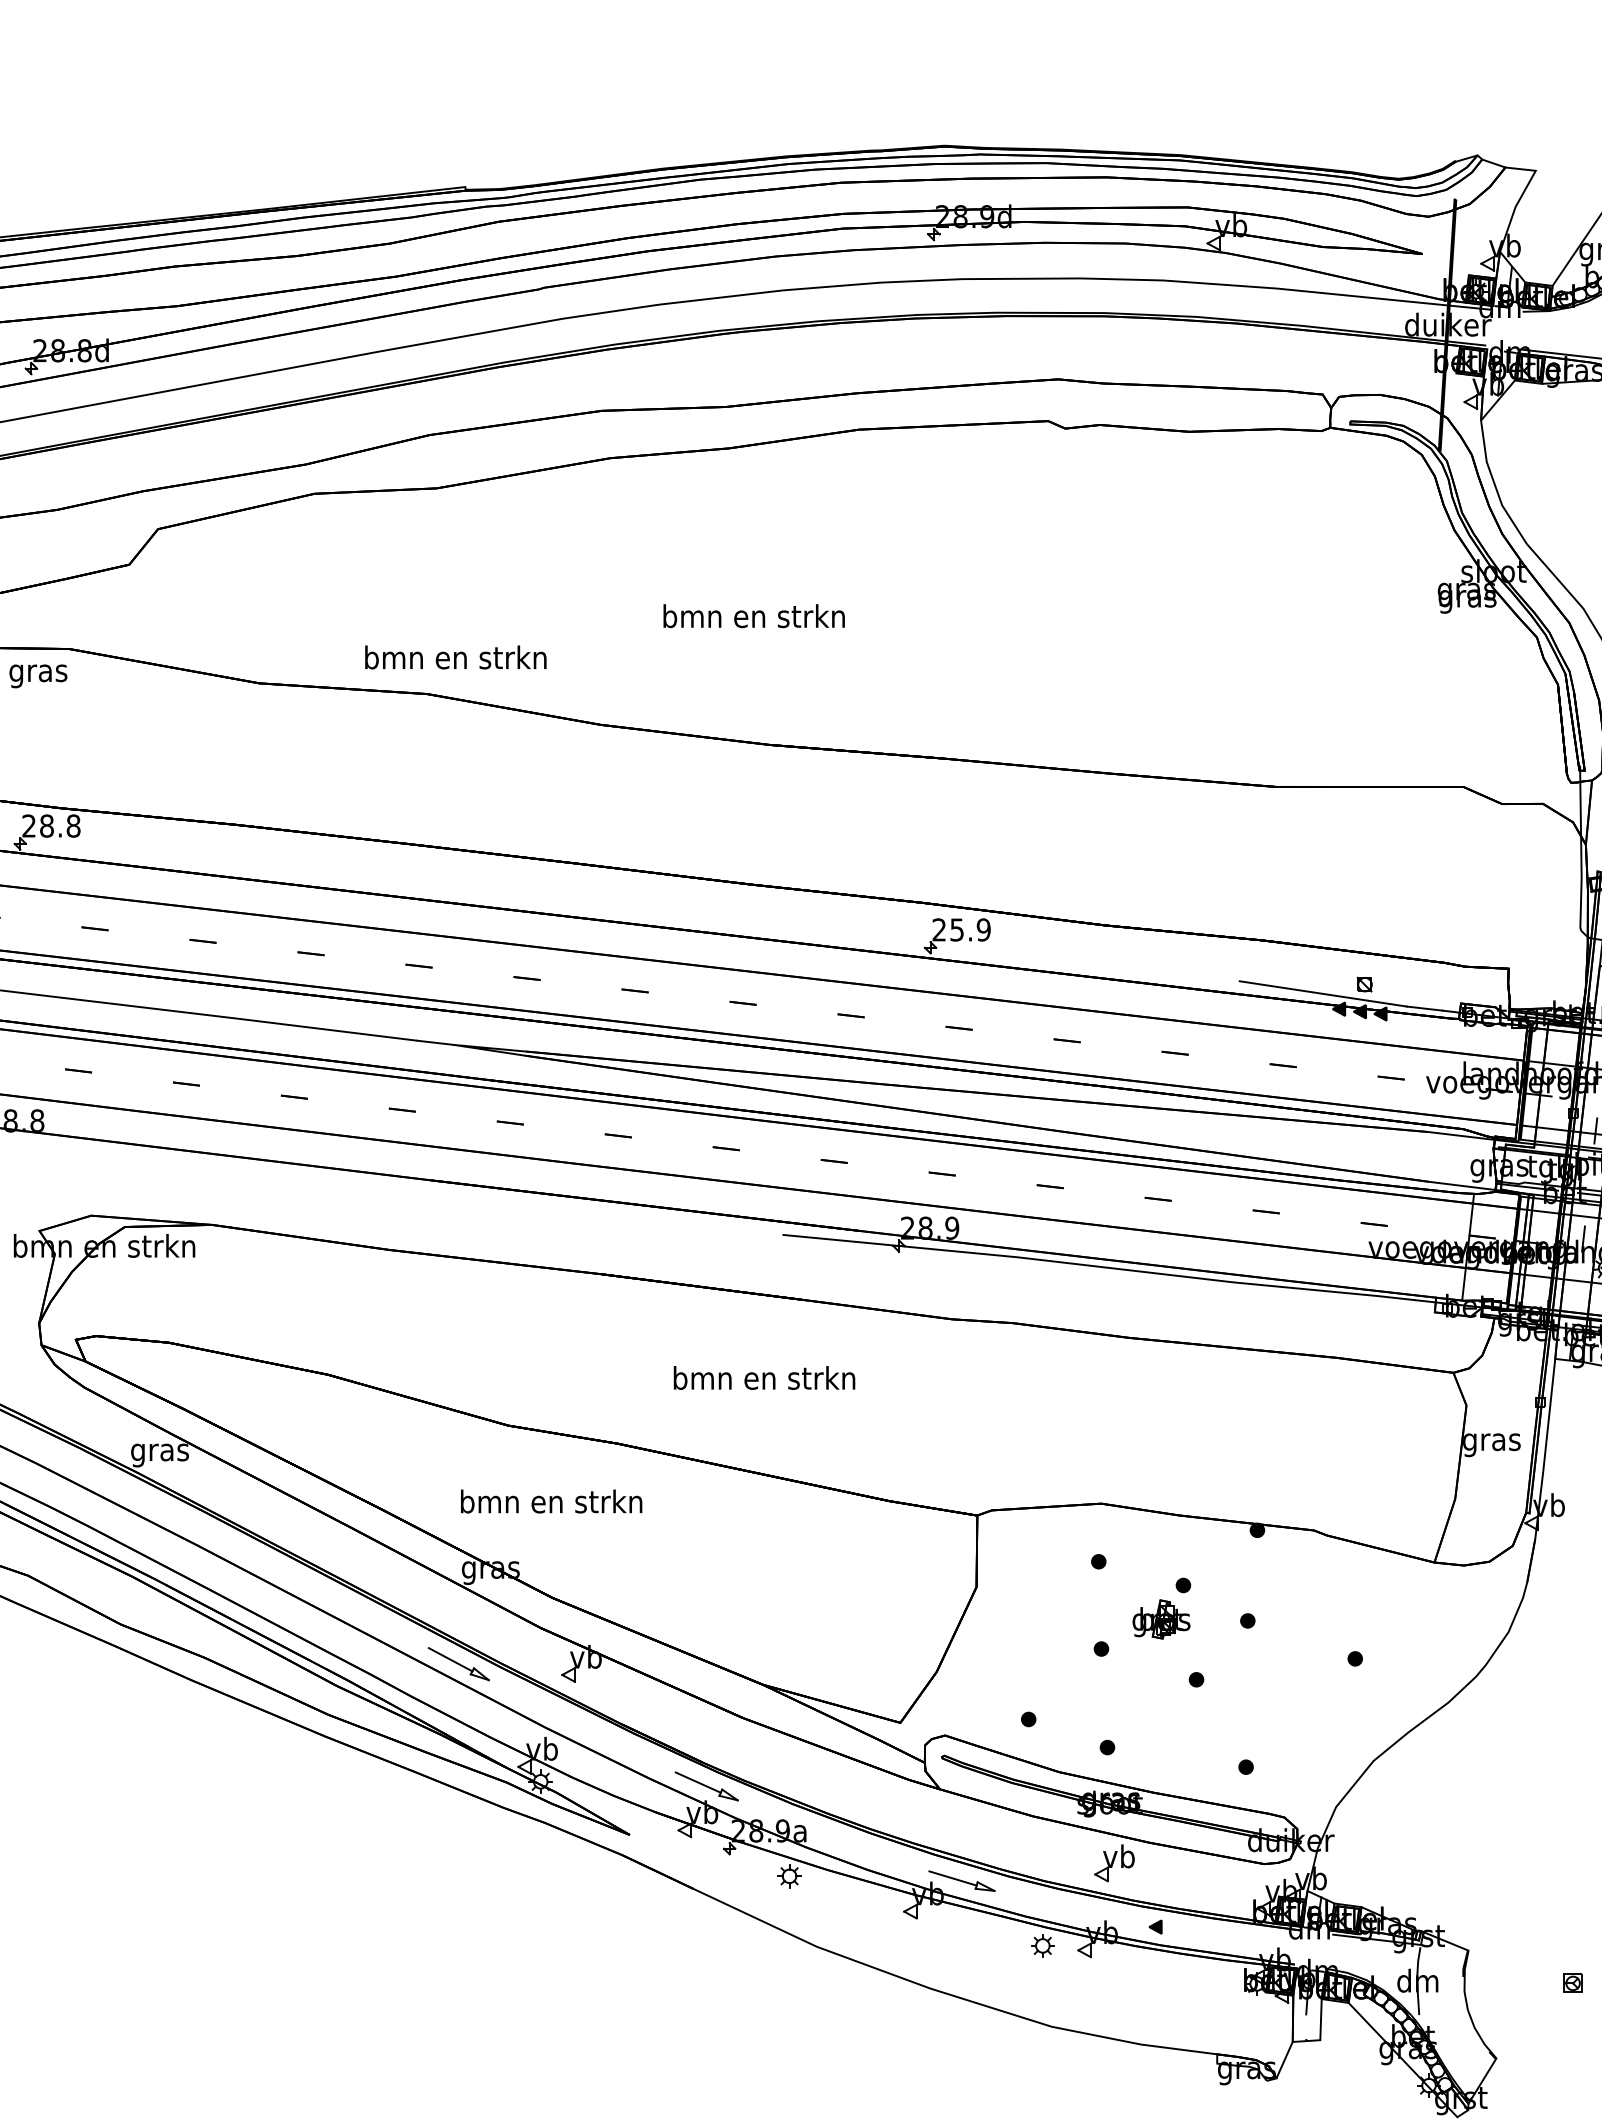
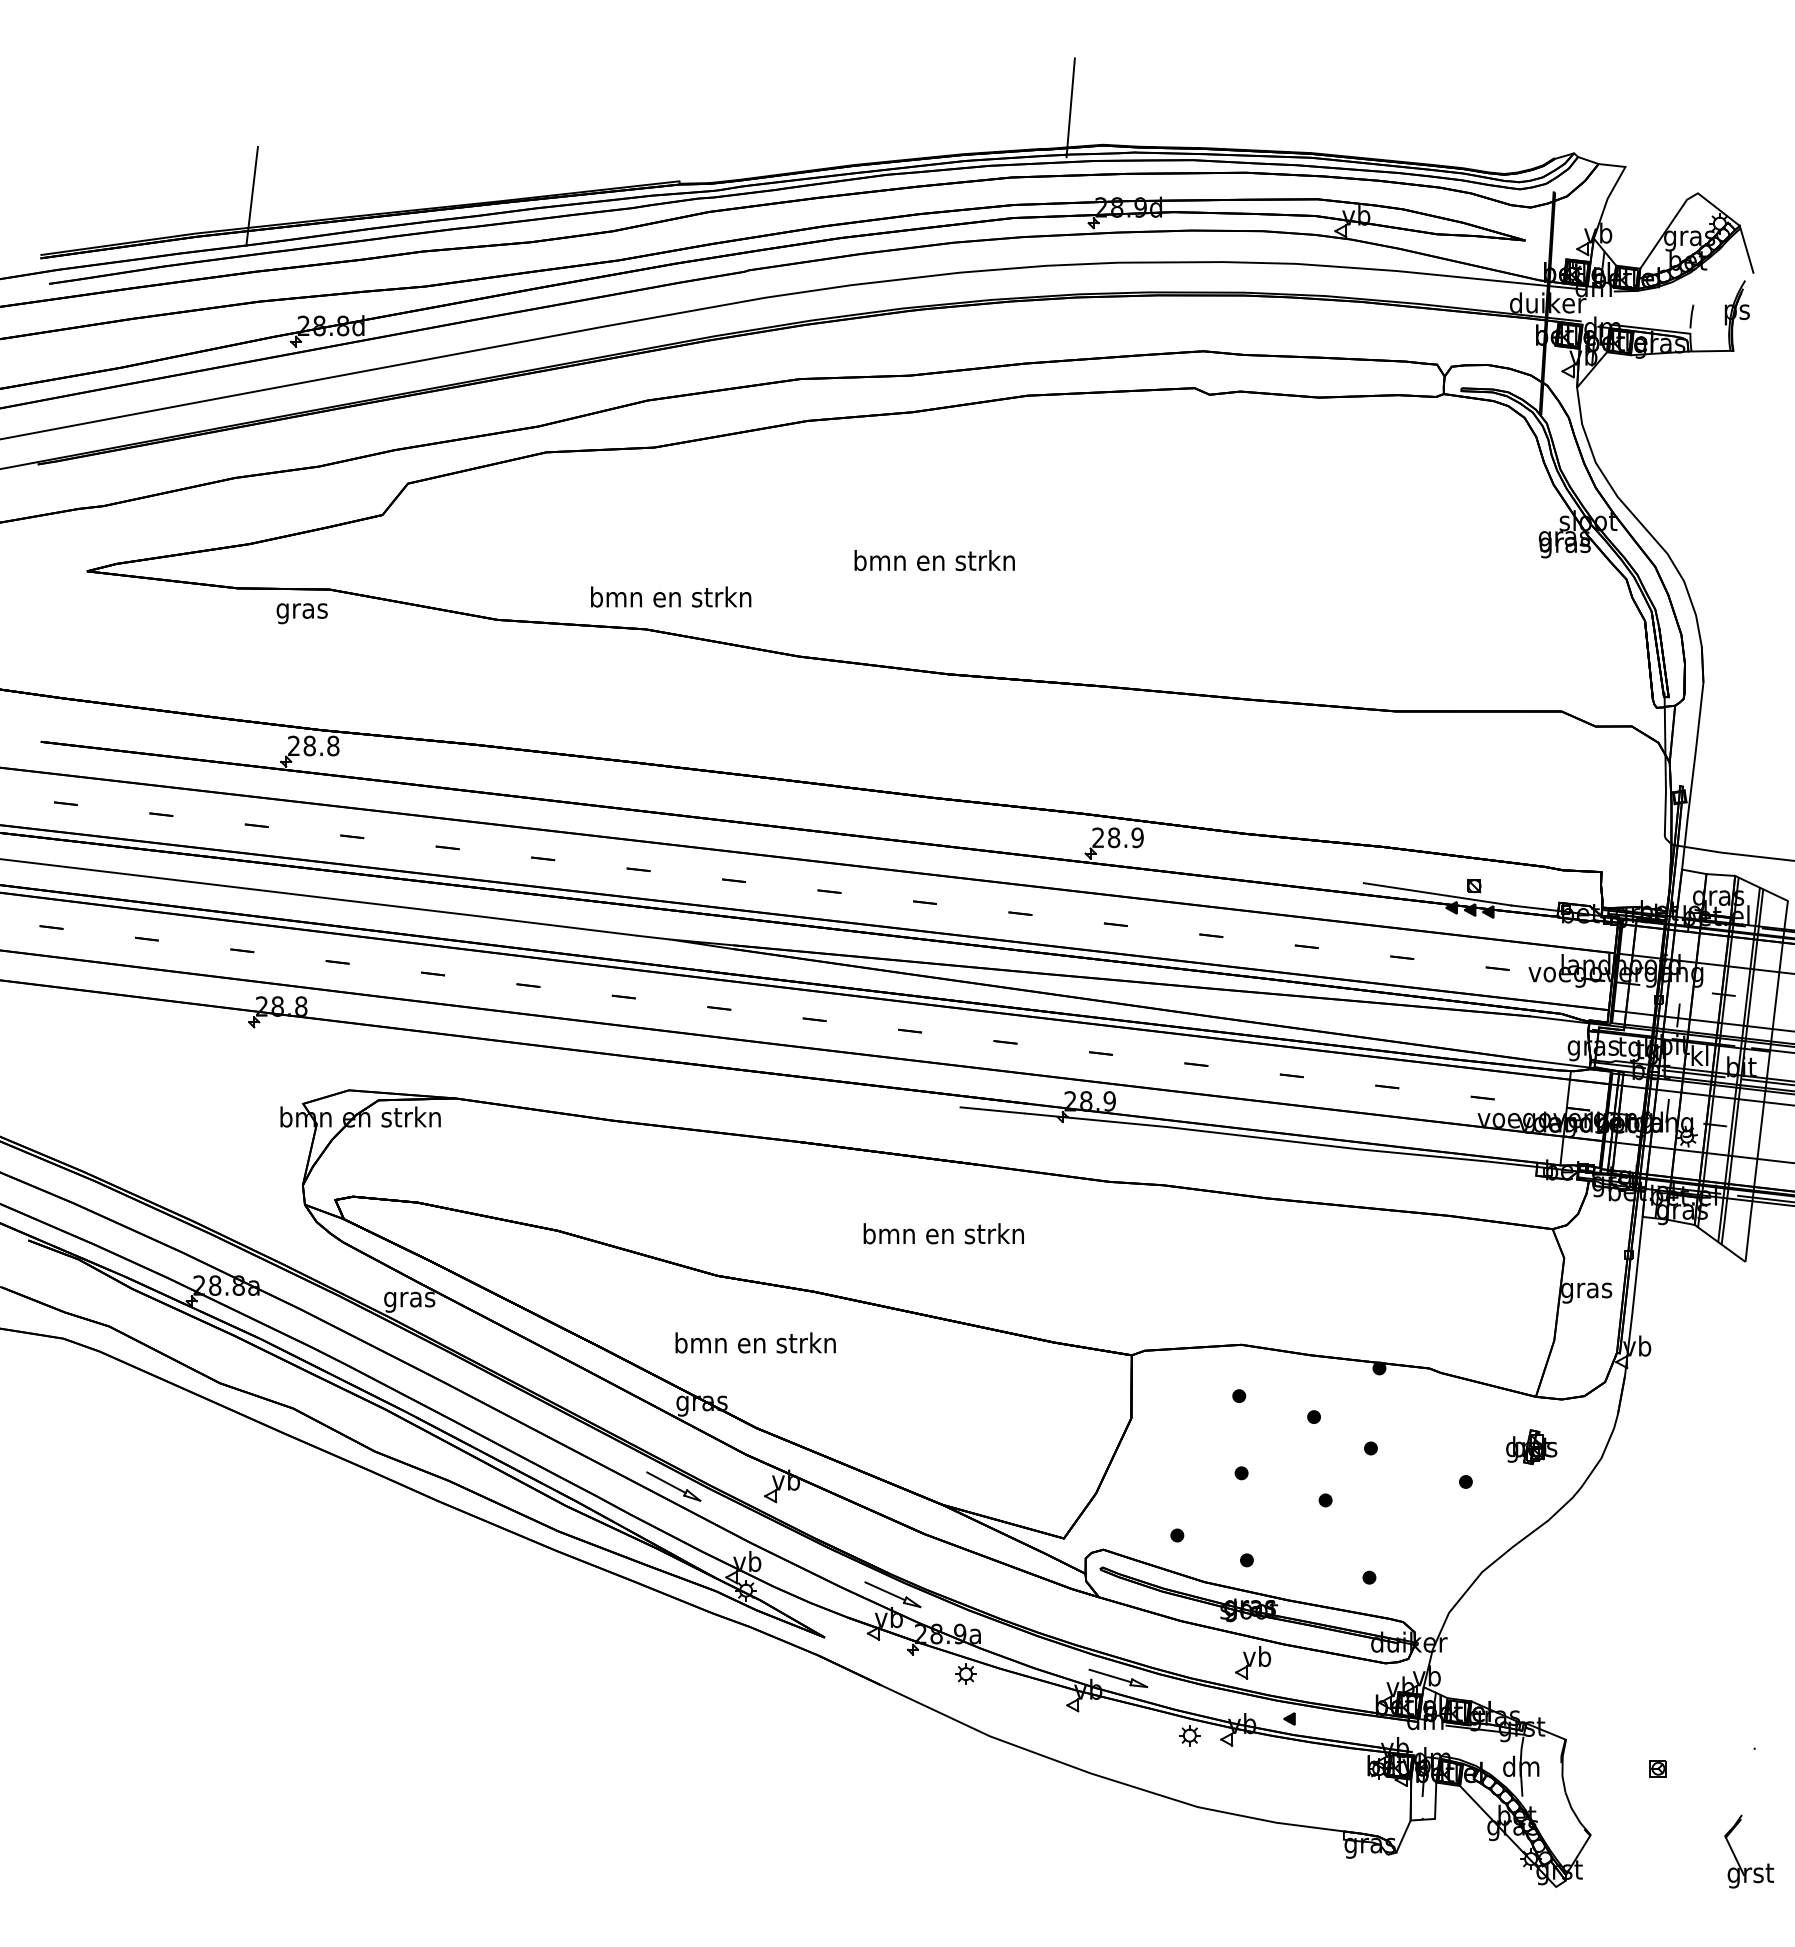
line: (907, 103) -> (1070, 107), added
text: (957, 929) -> (1114, 837), 25.9 -> 28.9
part: (1161, 1619) -> (1531, 1447), moved

